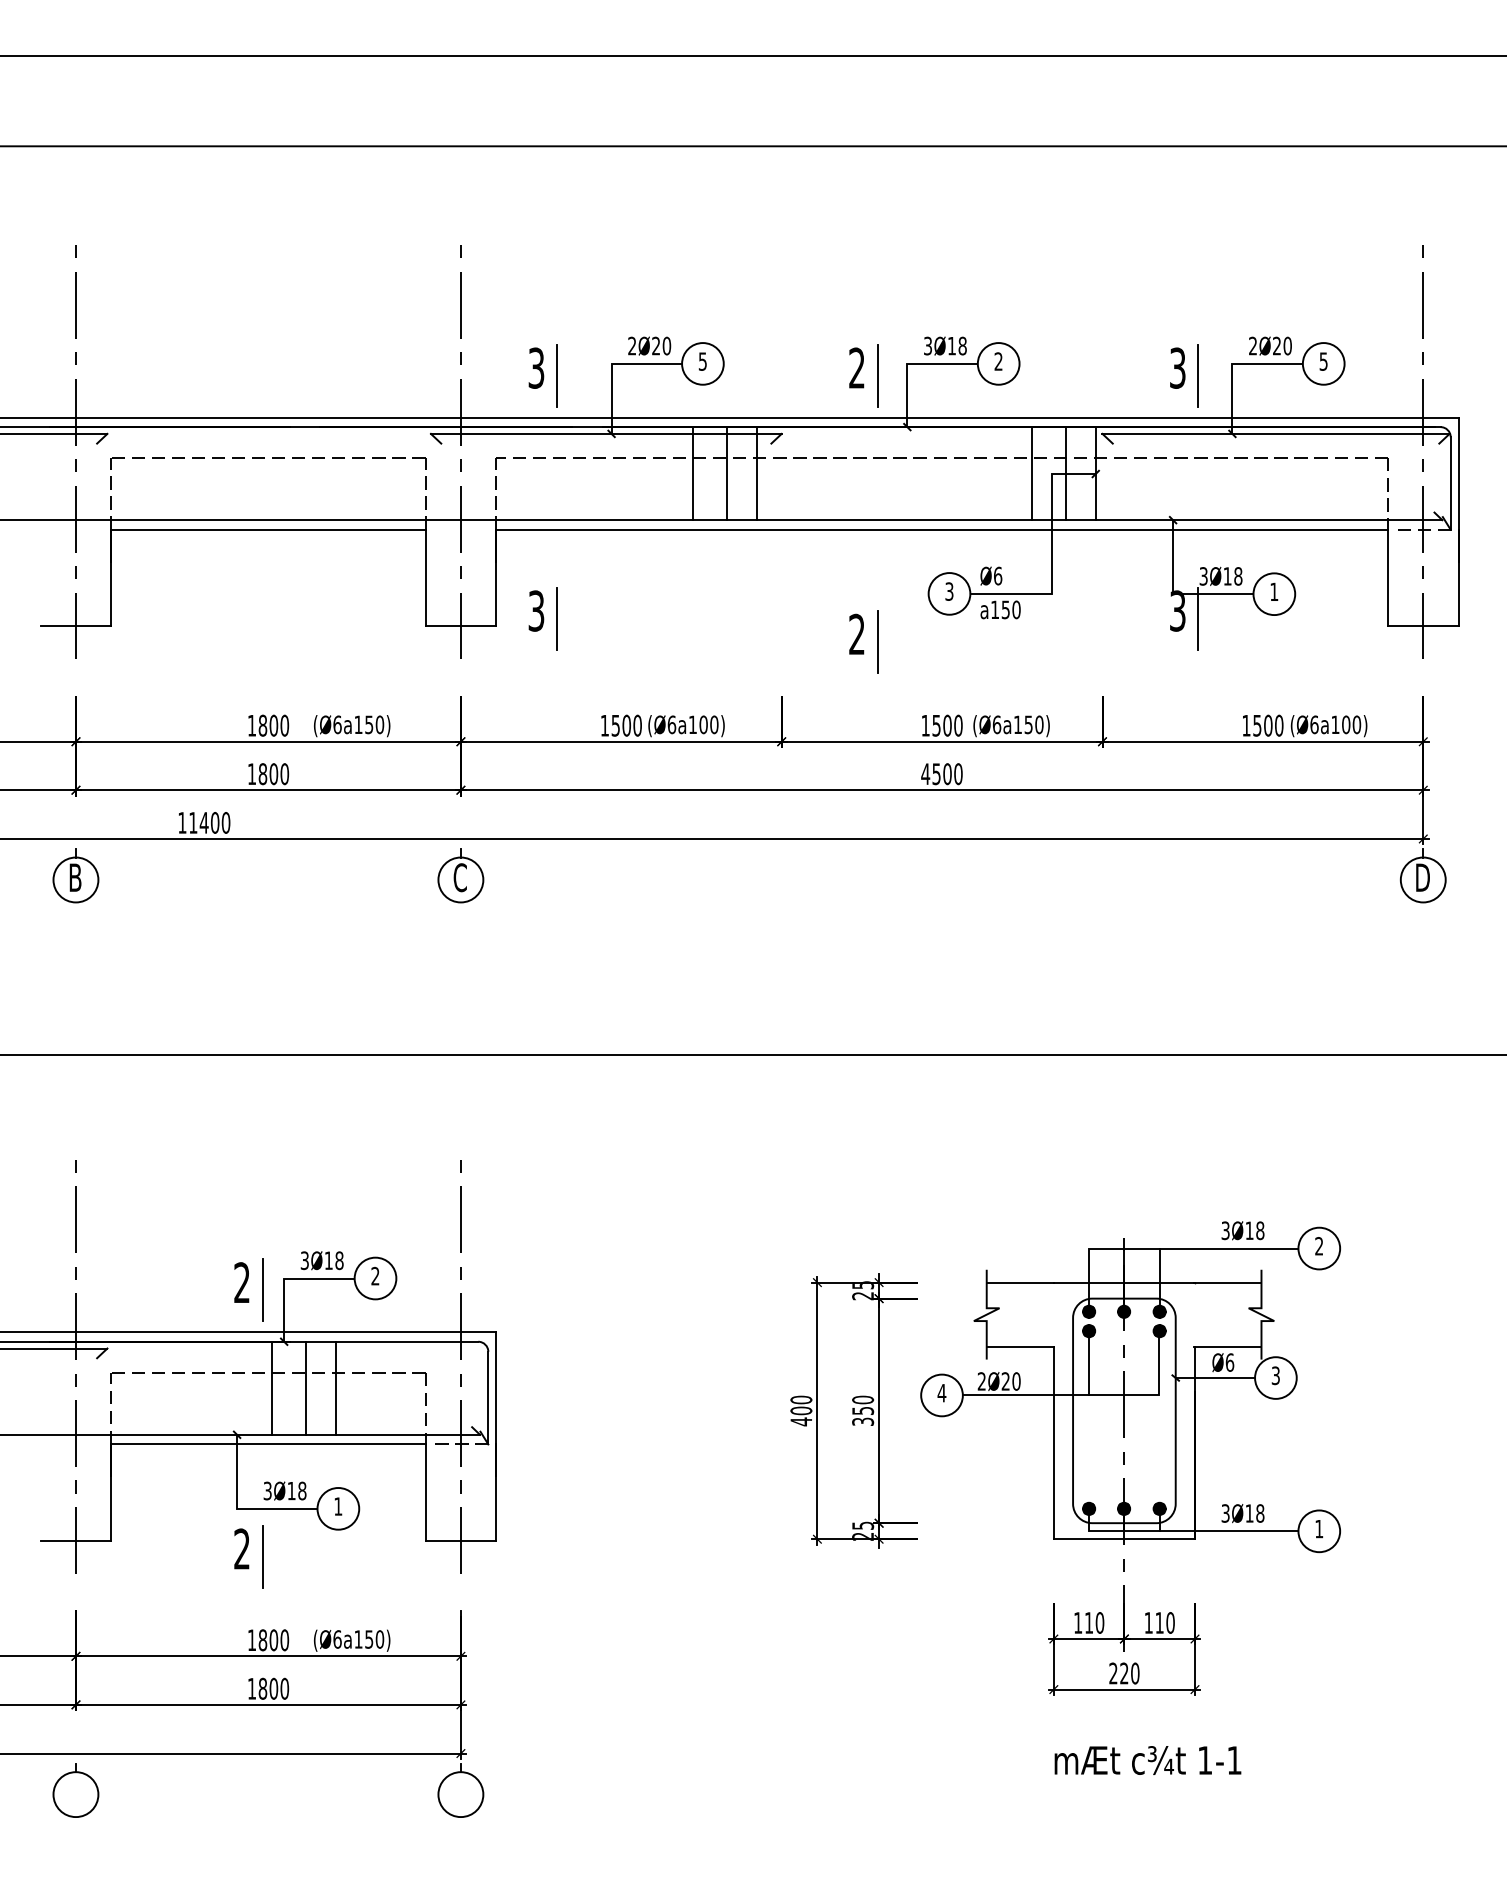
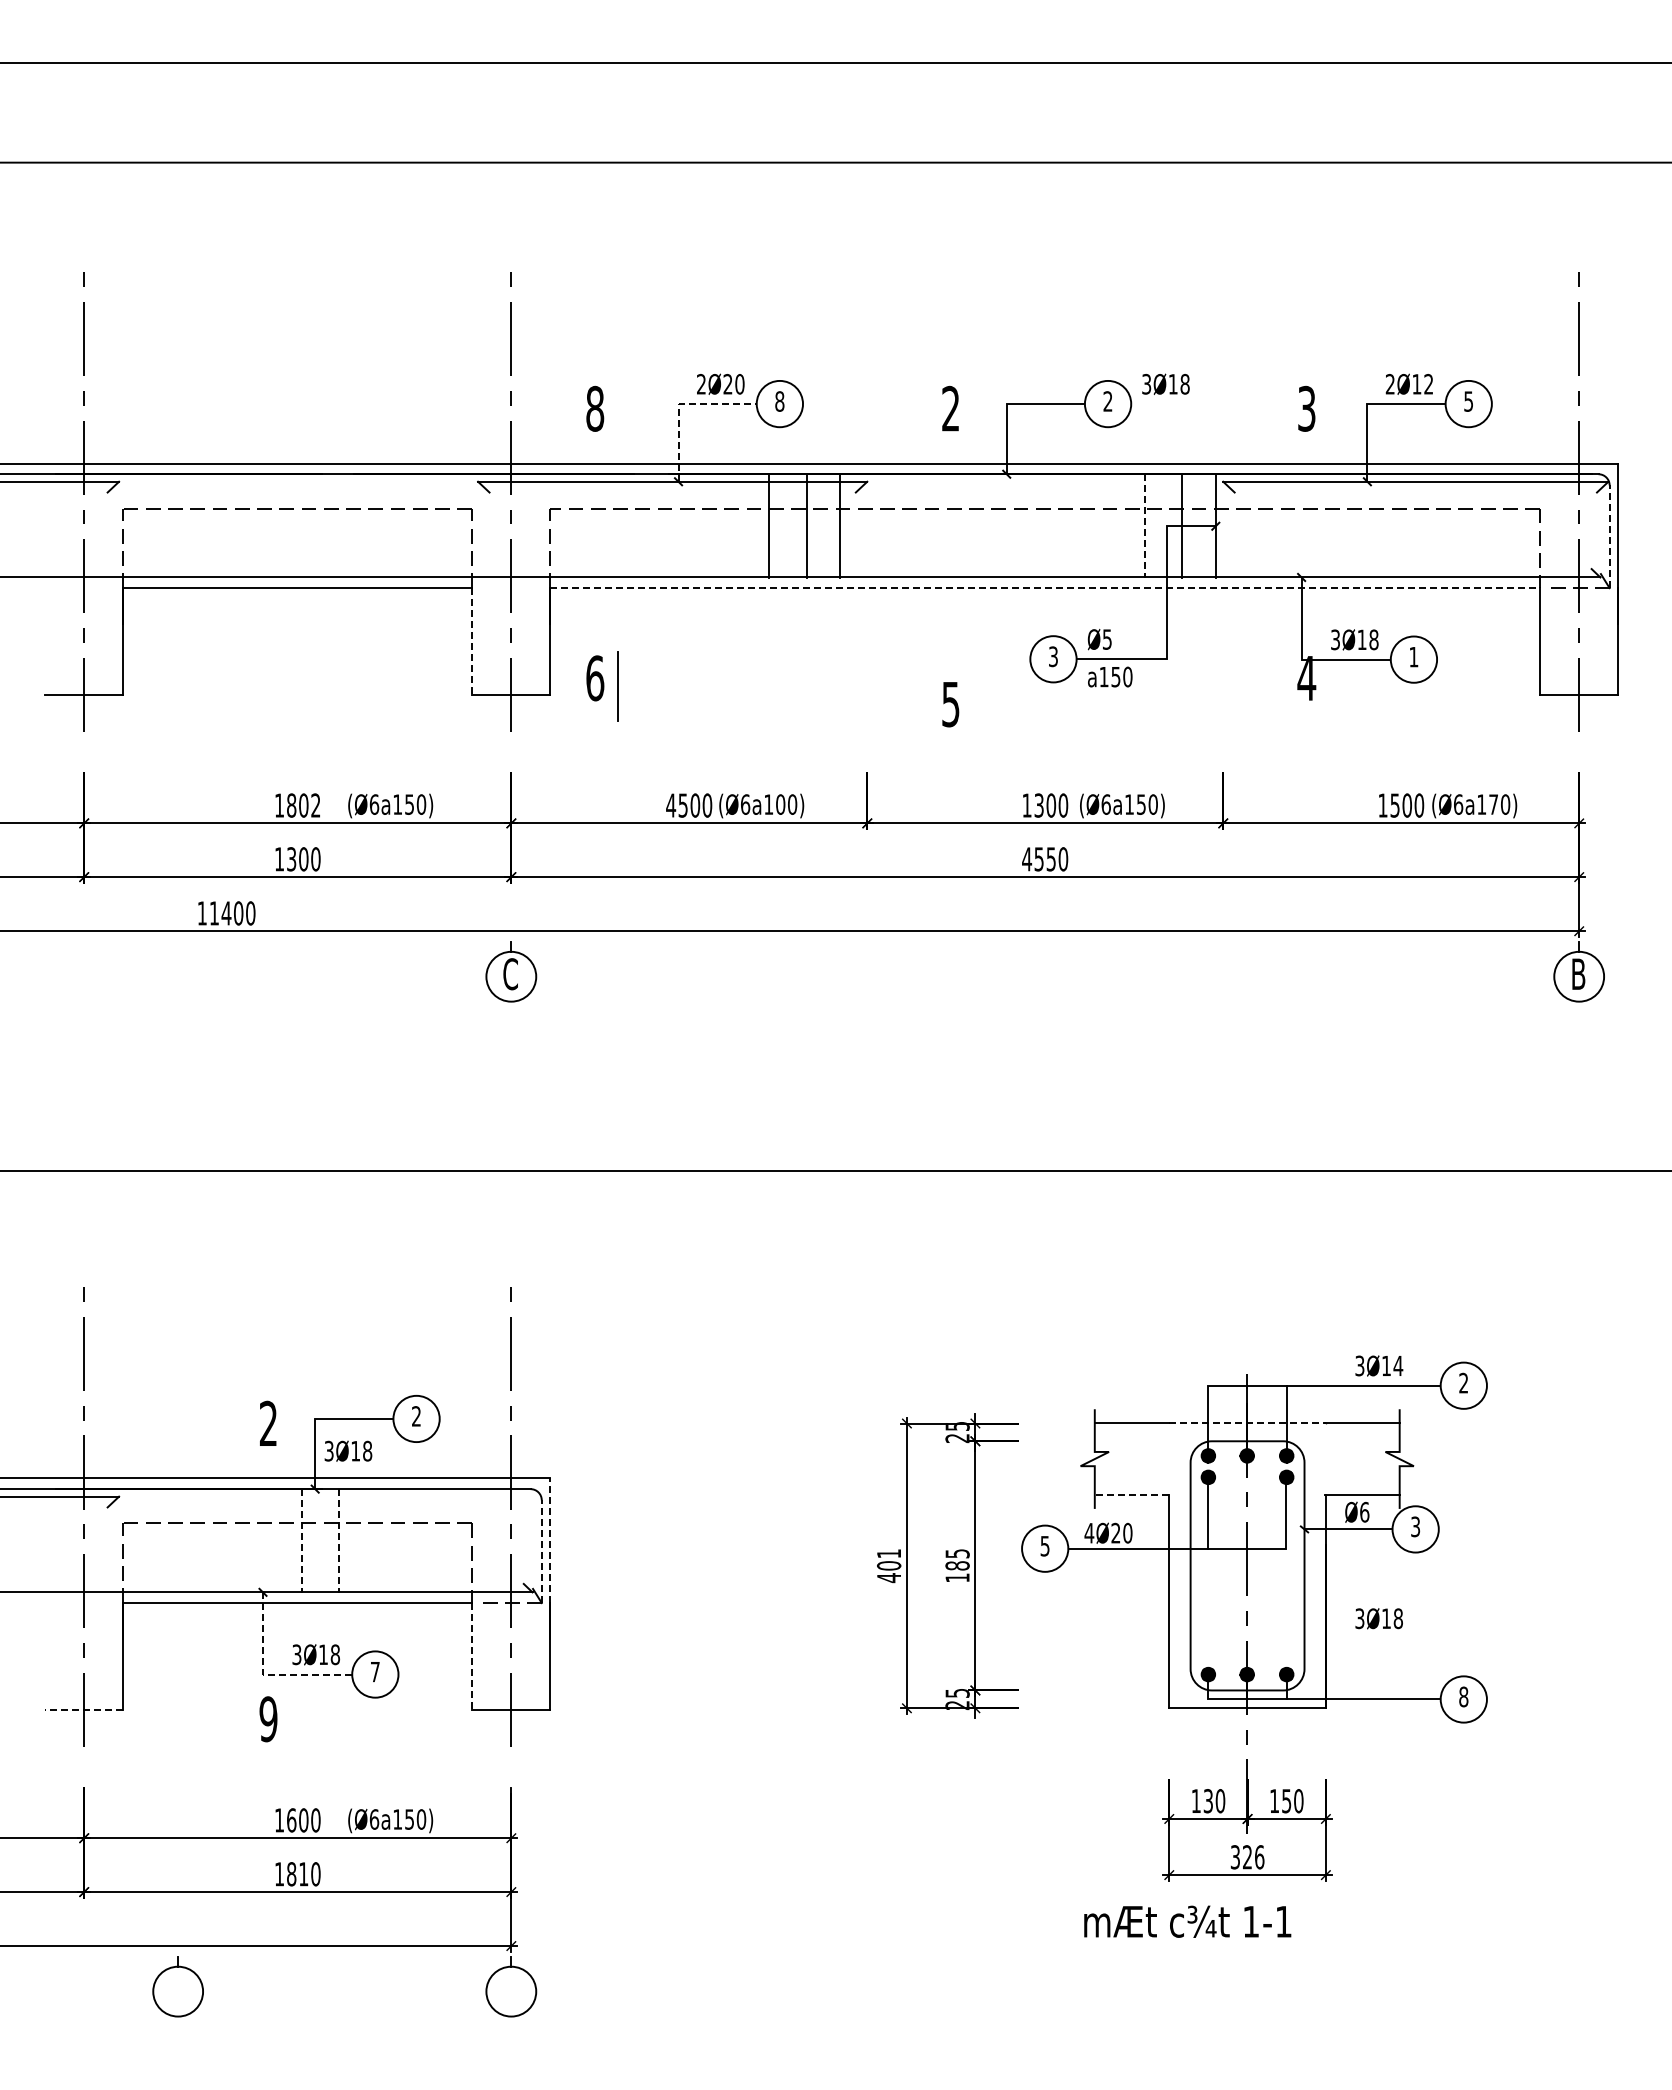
text: (945, 345) -> (1165, 383), moved
text: (1282, 345) -> (1422, 383), 2Ø20 -> 2Ø12
text: (702, 361) -> (779, 401), 5 -> 8
line: (611, 364) -> (678, 404), solid -> dashed
text: (536, 367) -> (595, 408), 3 -> 8
line: (556, 375) -> (617, 416), removed
line: (877, 375) -> (973, 416), removed
line: (1198, 375) -> (1329, 416), removed
line: (1032, 473) -> (1145, 525), solid -> dashed
line: (1450, 483) -> (1609, 536), solid -> dashed
line: (942, 530) -> (1045, 588), solid -> dashed
text: (998, 576) -> (1107, 639), Ø6 -> Ø5
line: (425, 578) -> (472, 642), solid -> dashed
text: (536, 611) -> (595, 678), 3 -> 6
text: (1177, 611) -> (1306, 678), 3 -> 4
line: (1198, 618) -> (1329, 686), removed
text: (856, 634) -> (950, 704), 2 -> 5
line: (877, 641) -> (973, 712), removed
text: (1346, 724) -> (1493, 804), (Ø6a100) -> (Ø6a170)
text: (284, 725) -> (315, 805), 1800 -> 1802
text: (605, 725) -> (671, 805), 1500 -> 4500
text: (936, 725) -> (1039, 805), 1500 -> 1300
text: (262, 774) -> (291, 859), 1800 -> 1300
text: (947, 774) -> (1051, 859), 4500 -> 4550
part: (75, 875) -> (83, 971), removed
text: (1422, 877) -> (1578, 973), D -> B
text: (1260, 1230) -> (1398, 1365), 3Ø18 -> 3Ø14
text: (322, 1260) -> (348, 1450), moved
line: (1125, 1282) -> (1248, 1423), solid -> dashed
line: (262, 1289) -> (291, 1431), removed
line: (1019, 1346) -> (1131, 1494), solid -> dashed
text: (981, 1380) -> (1089, 1532), 2Ø20 -> 4Ø20
line: (271, 1388) -> (301, 1540), solid -> dashed
line: (306, 1388) -> (339, 1540), solid -> dashed
line: (335, 1388) -> (372, 1540), removed
line: (496, 1388) -> (550, 1540), solid -> dashed
text: (941, 1393) -> (1044, 1546), 4 -> 5
line: (488, 1397) -> (541, 1551), solid -> dashed
text: (801, 1399) -> (889, 1553), 400 -> 401
text: (862, 1410) -> (957, 1565), 350 -> 185
line: (425, 1492) -> (472, 1656), solid -> dashed
text: (338, 1507) -> (375, 1672), 1 -> 7
line: (239, 1508) -> (265, 1674), solid -> dashed
text: (1242, 1513) -> (1378, 1618), moved
text: (1319, 1528) -> (1463, 1696), 1 -> 8
line: (75, 1540) -> (83, 1709), solid -> dashed
text: (242, 1549) -> (268, 1719), 2 -> 9
line: (262, 1556) -> (291, 1727), removed
text: (1088, 1623) -> (1207, 1801), 110 -> 130
text: (1159, 1623) -> (1286, 1801), 110 -> 150
text: (262, 1640) -> (291, 1820), 1800 -> 1600
text: (1124, 1673) -> (1247, 1857), 220 -> 326
text: (273, 1689) -> (303, 1874), 1800 -> 1810
text: (1147, 1760) -> (1187, 1921), moved
part: (75, 1789) -> (177, 1986), moved

